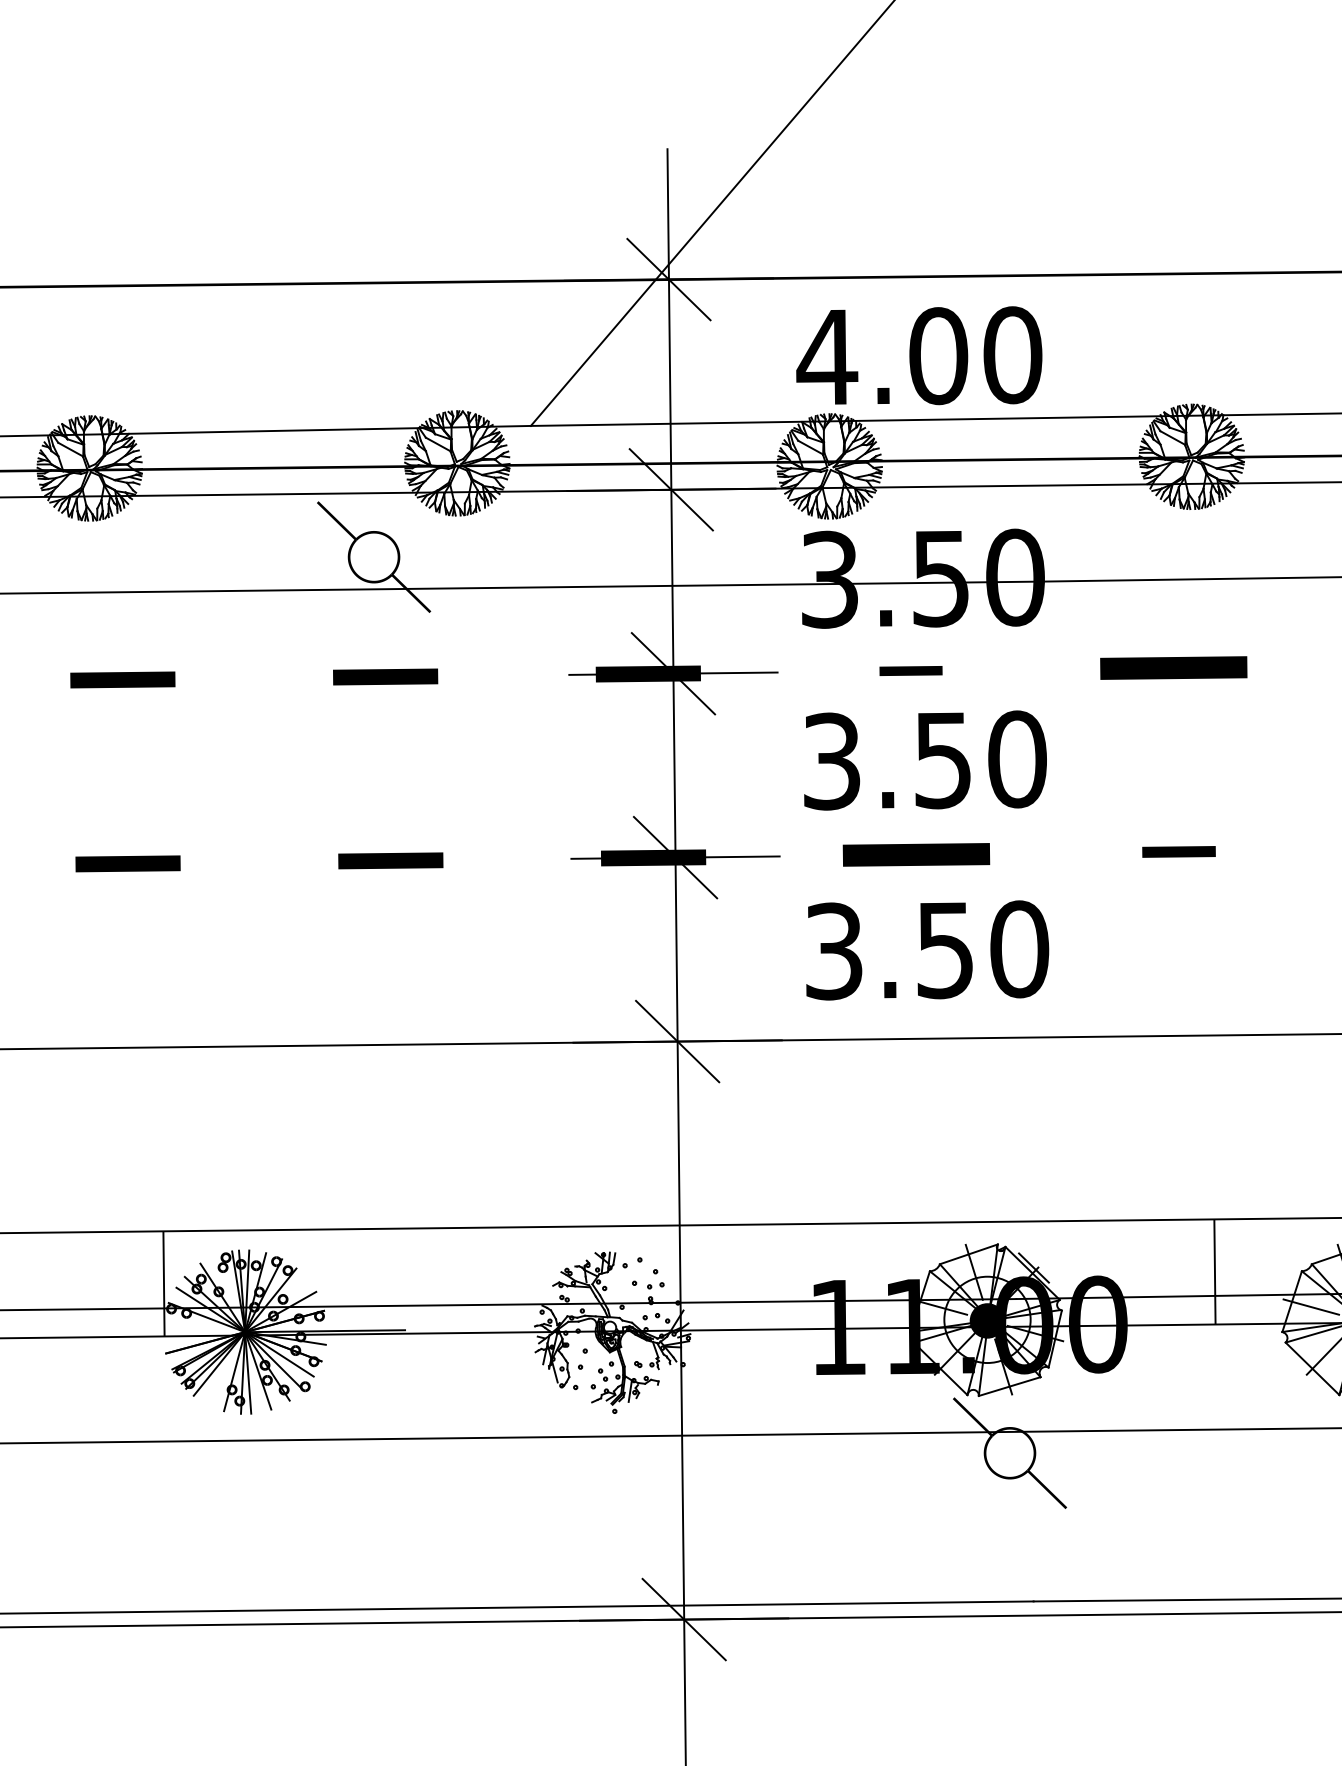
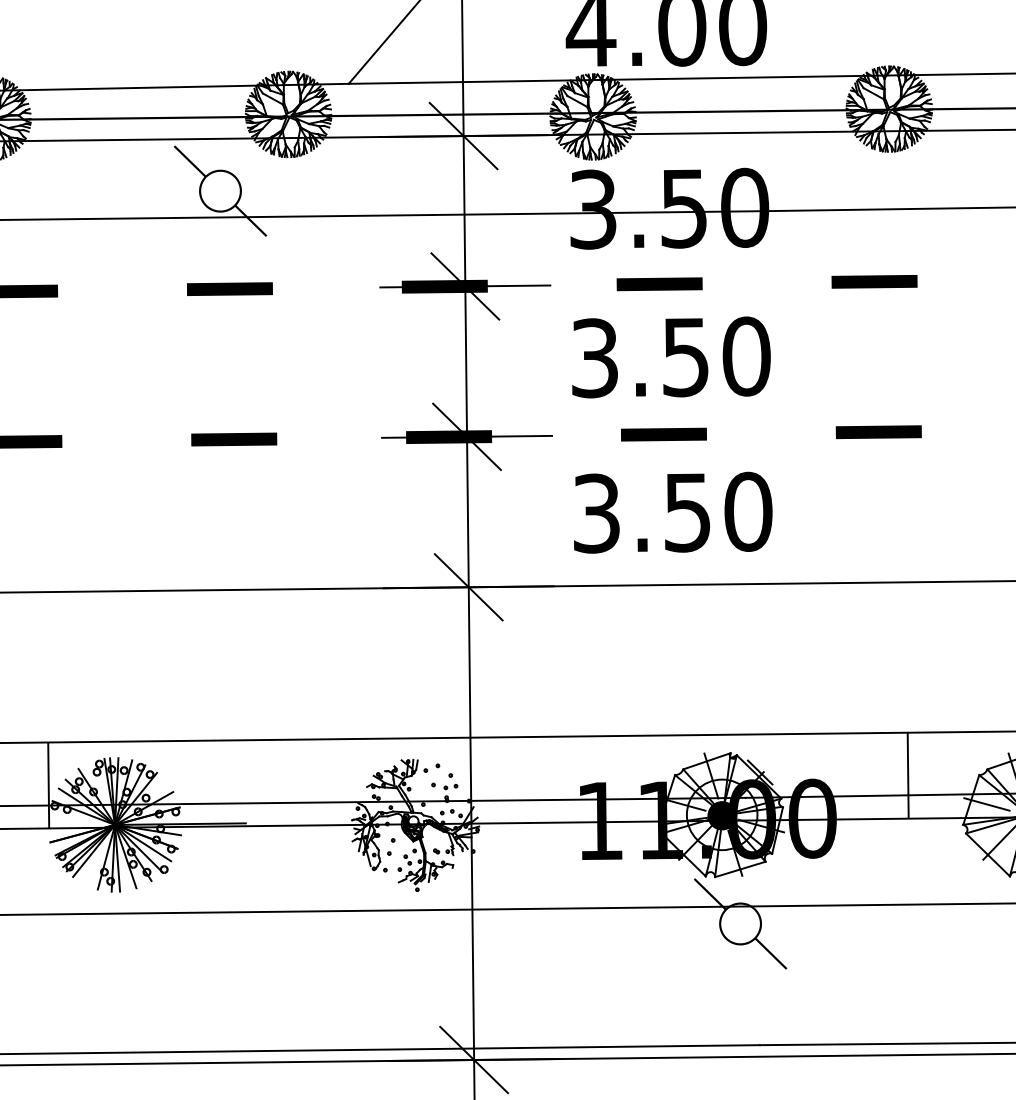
part: (1173, 667) -> (874, 281), size x0.71
part: (910, 670) -> (659, 283), size x1.67
part: (1178, 851) -> (878, 431), size x1.43
part: (915, 854) -> (663, 434), size x0.71

